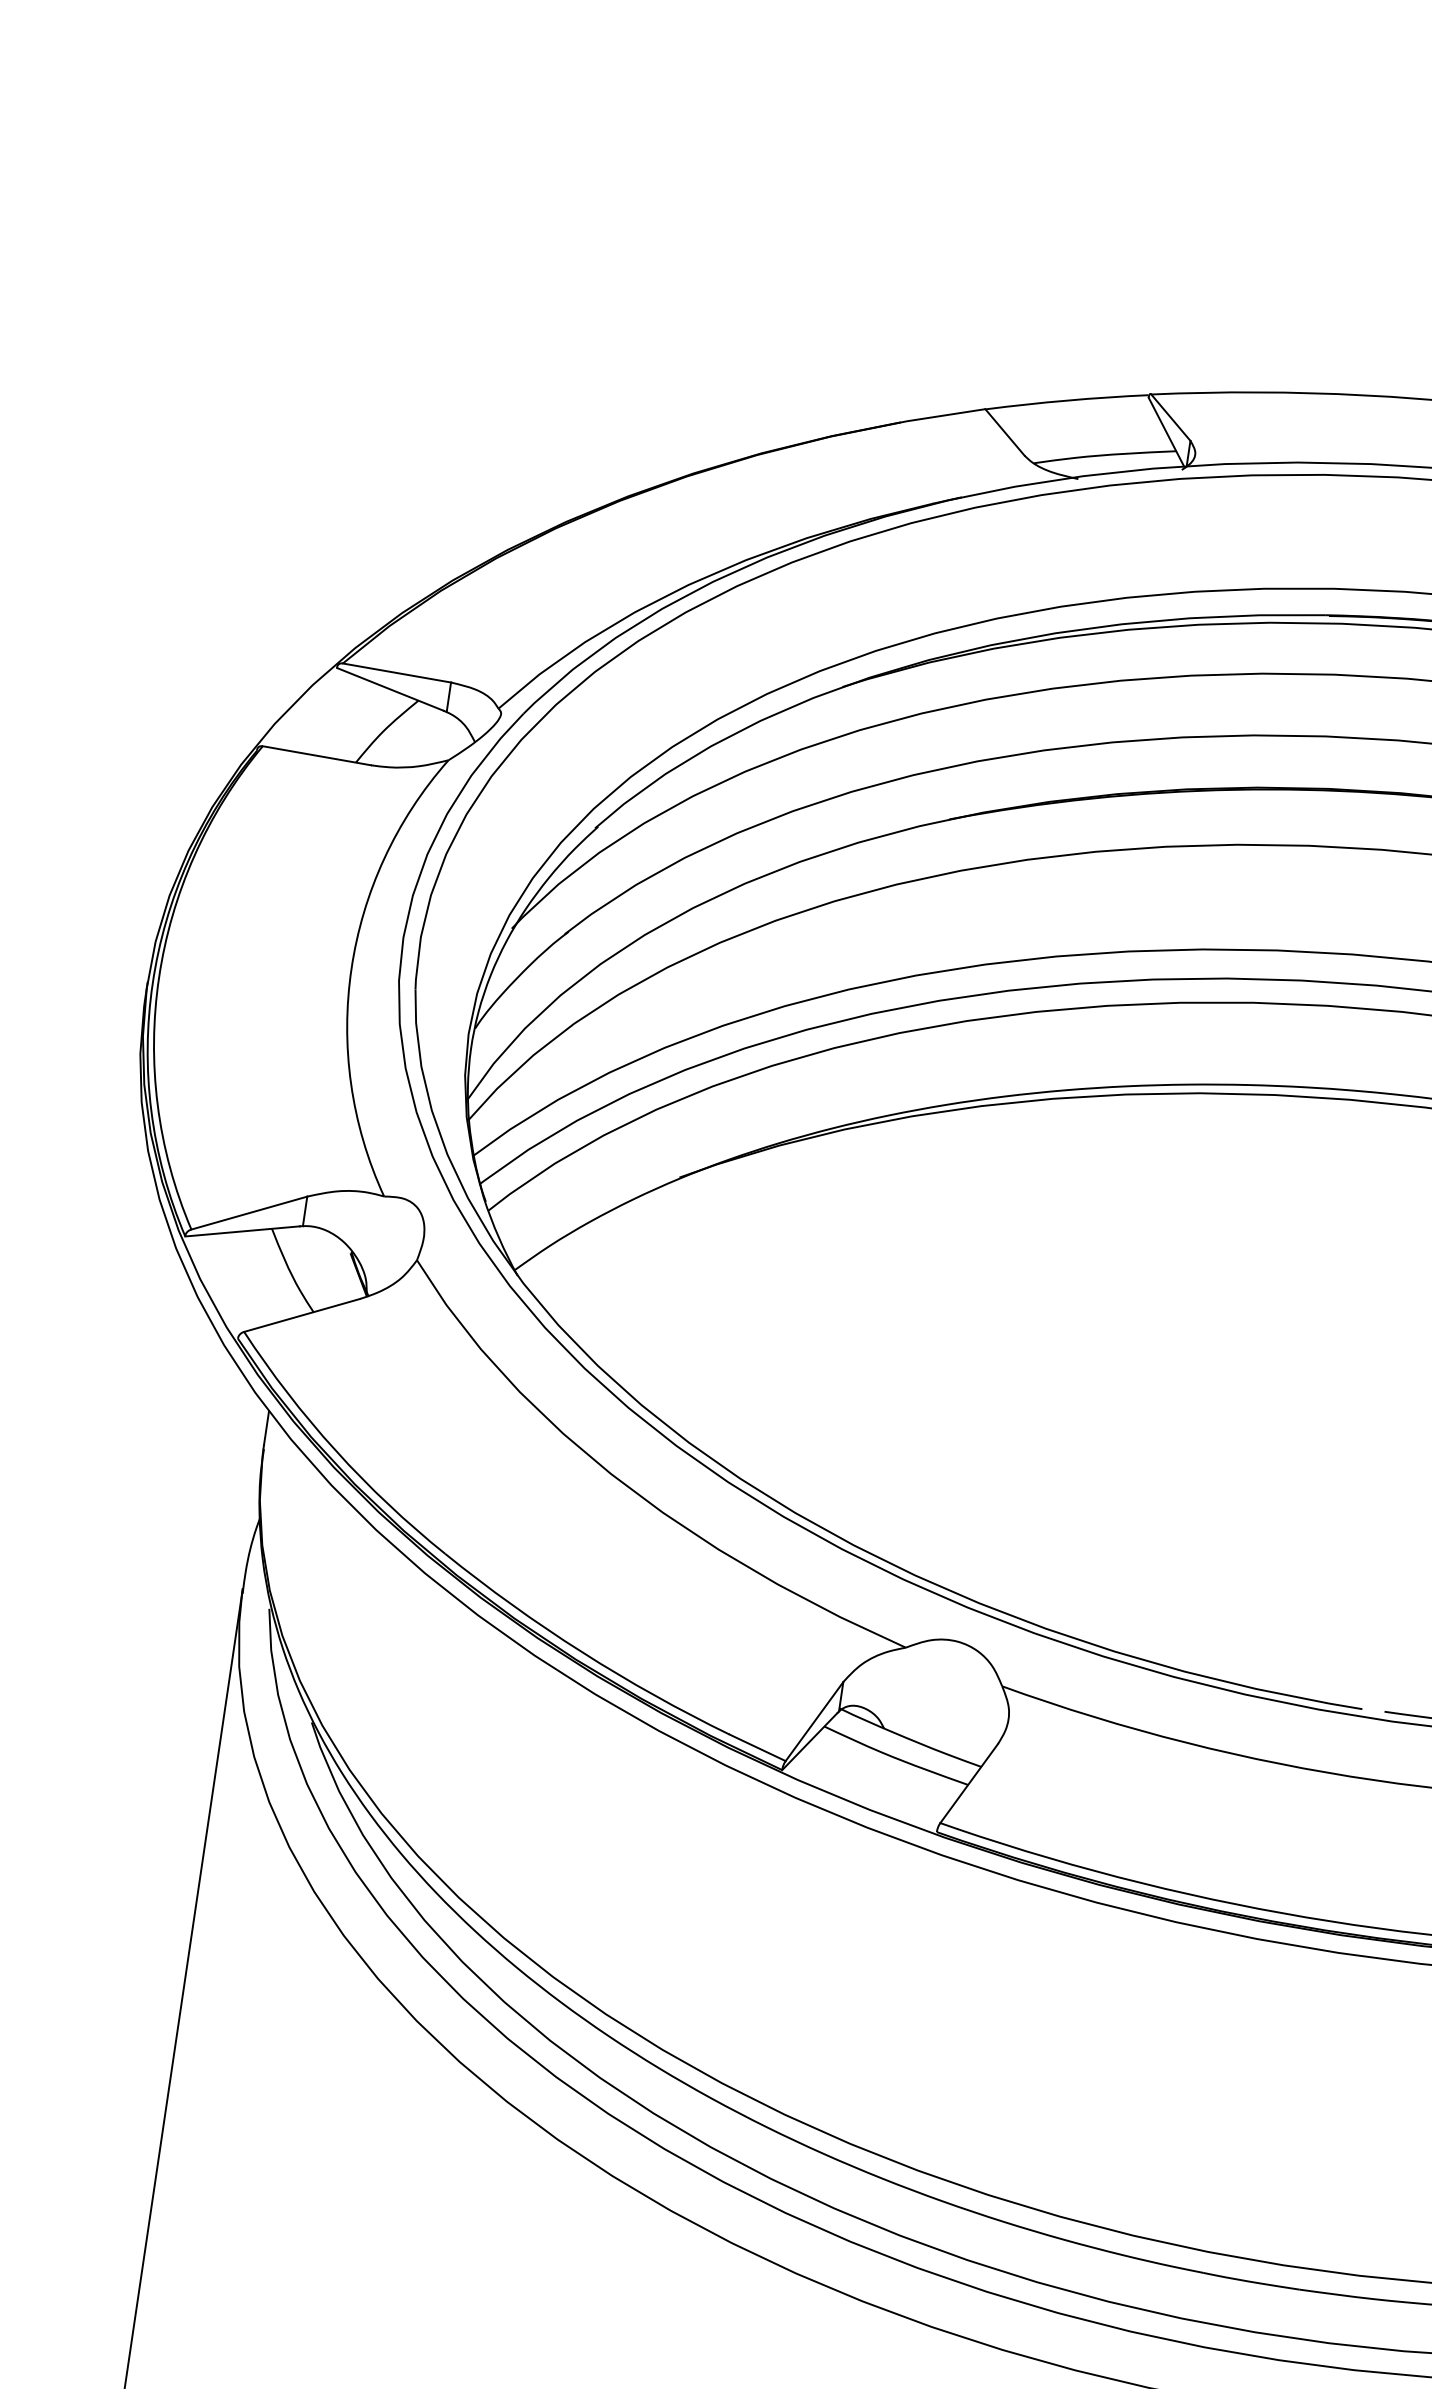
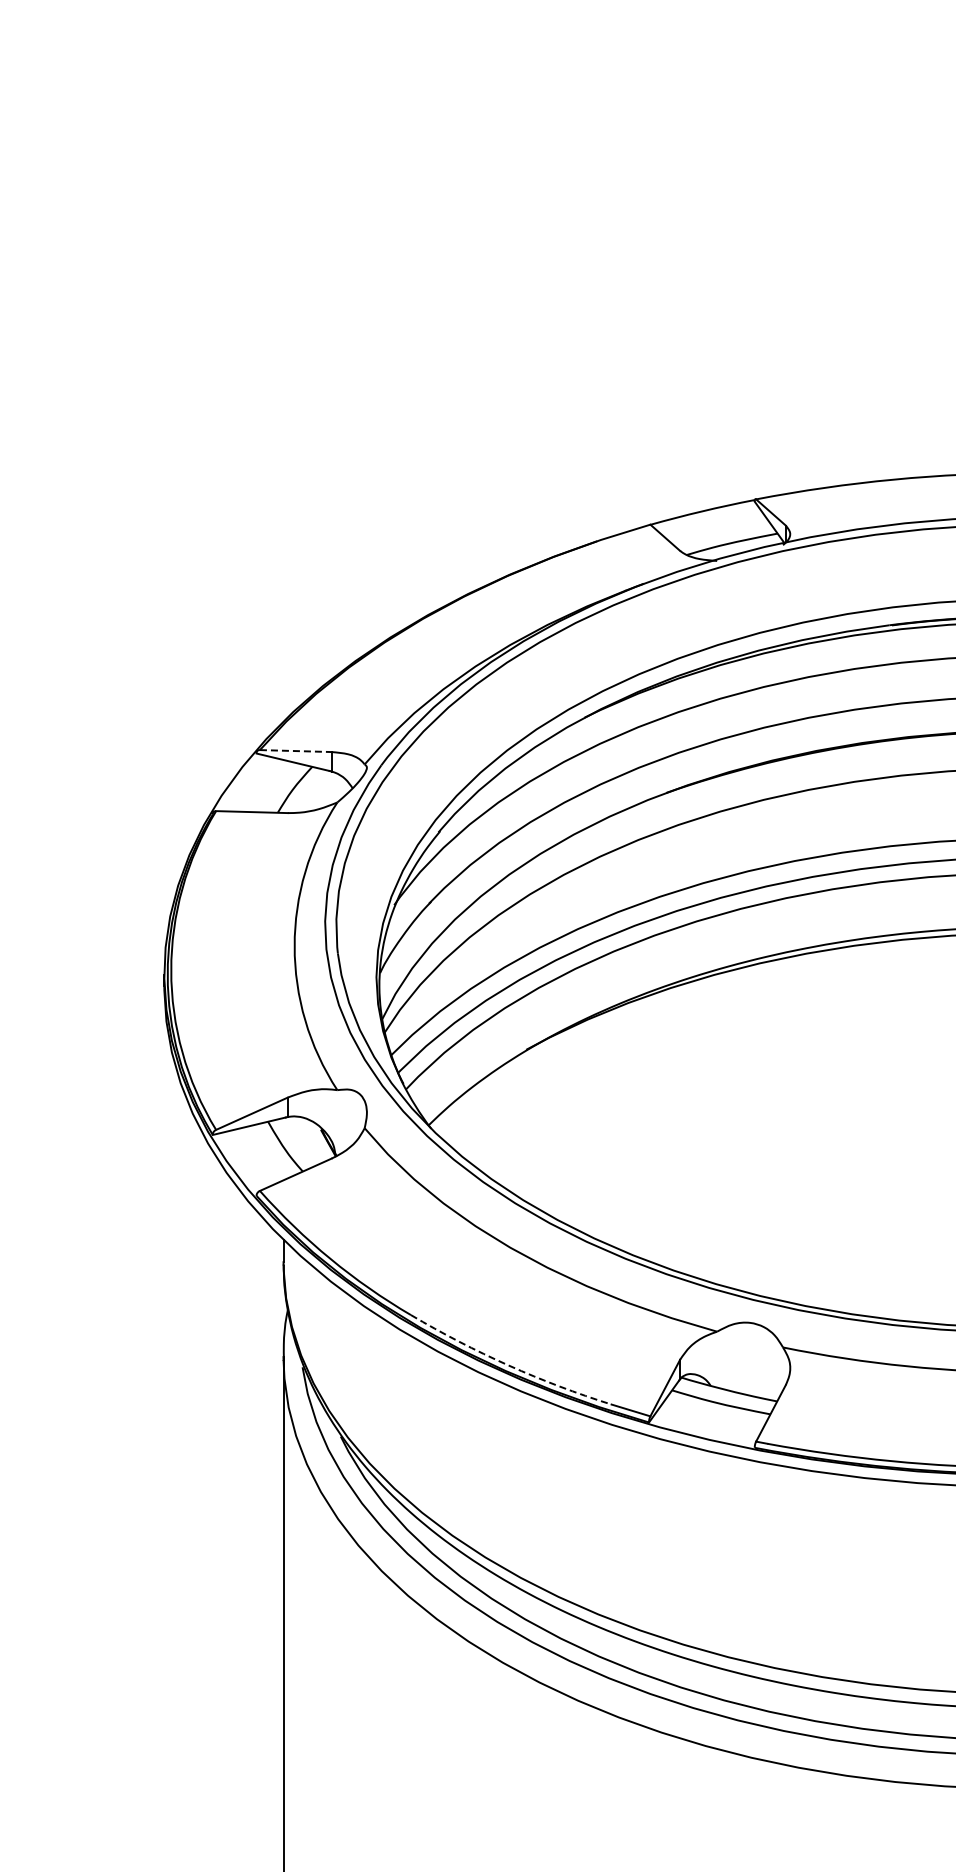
line: (396, 673) -> (295, 751), solid -> dashed
arc: (581, 1652) -> (508, 1365), solid -> dashed

